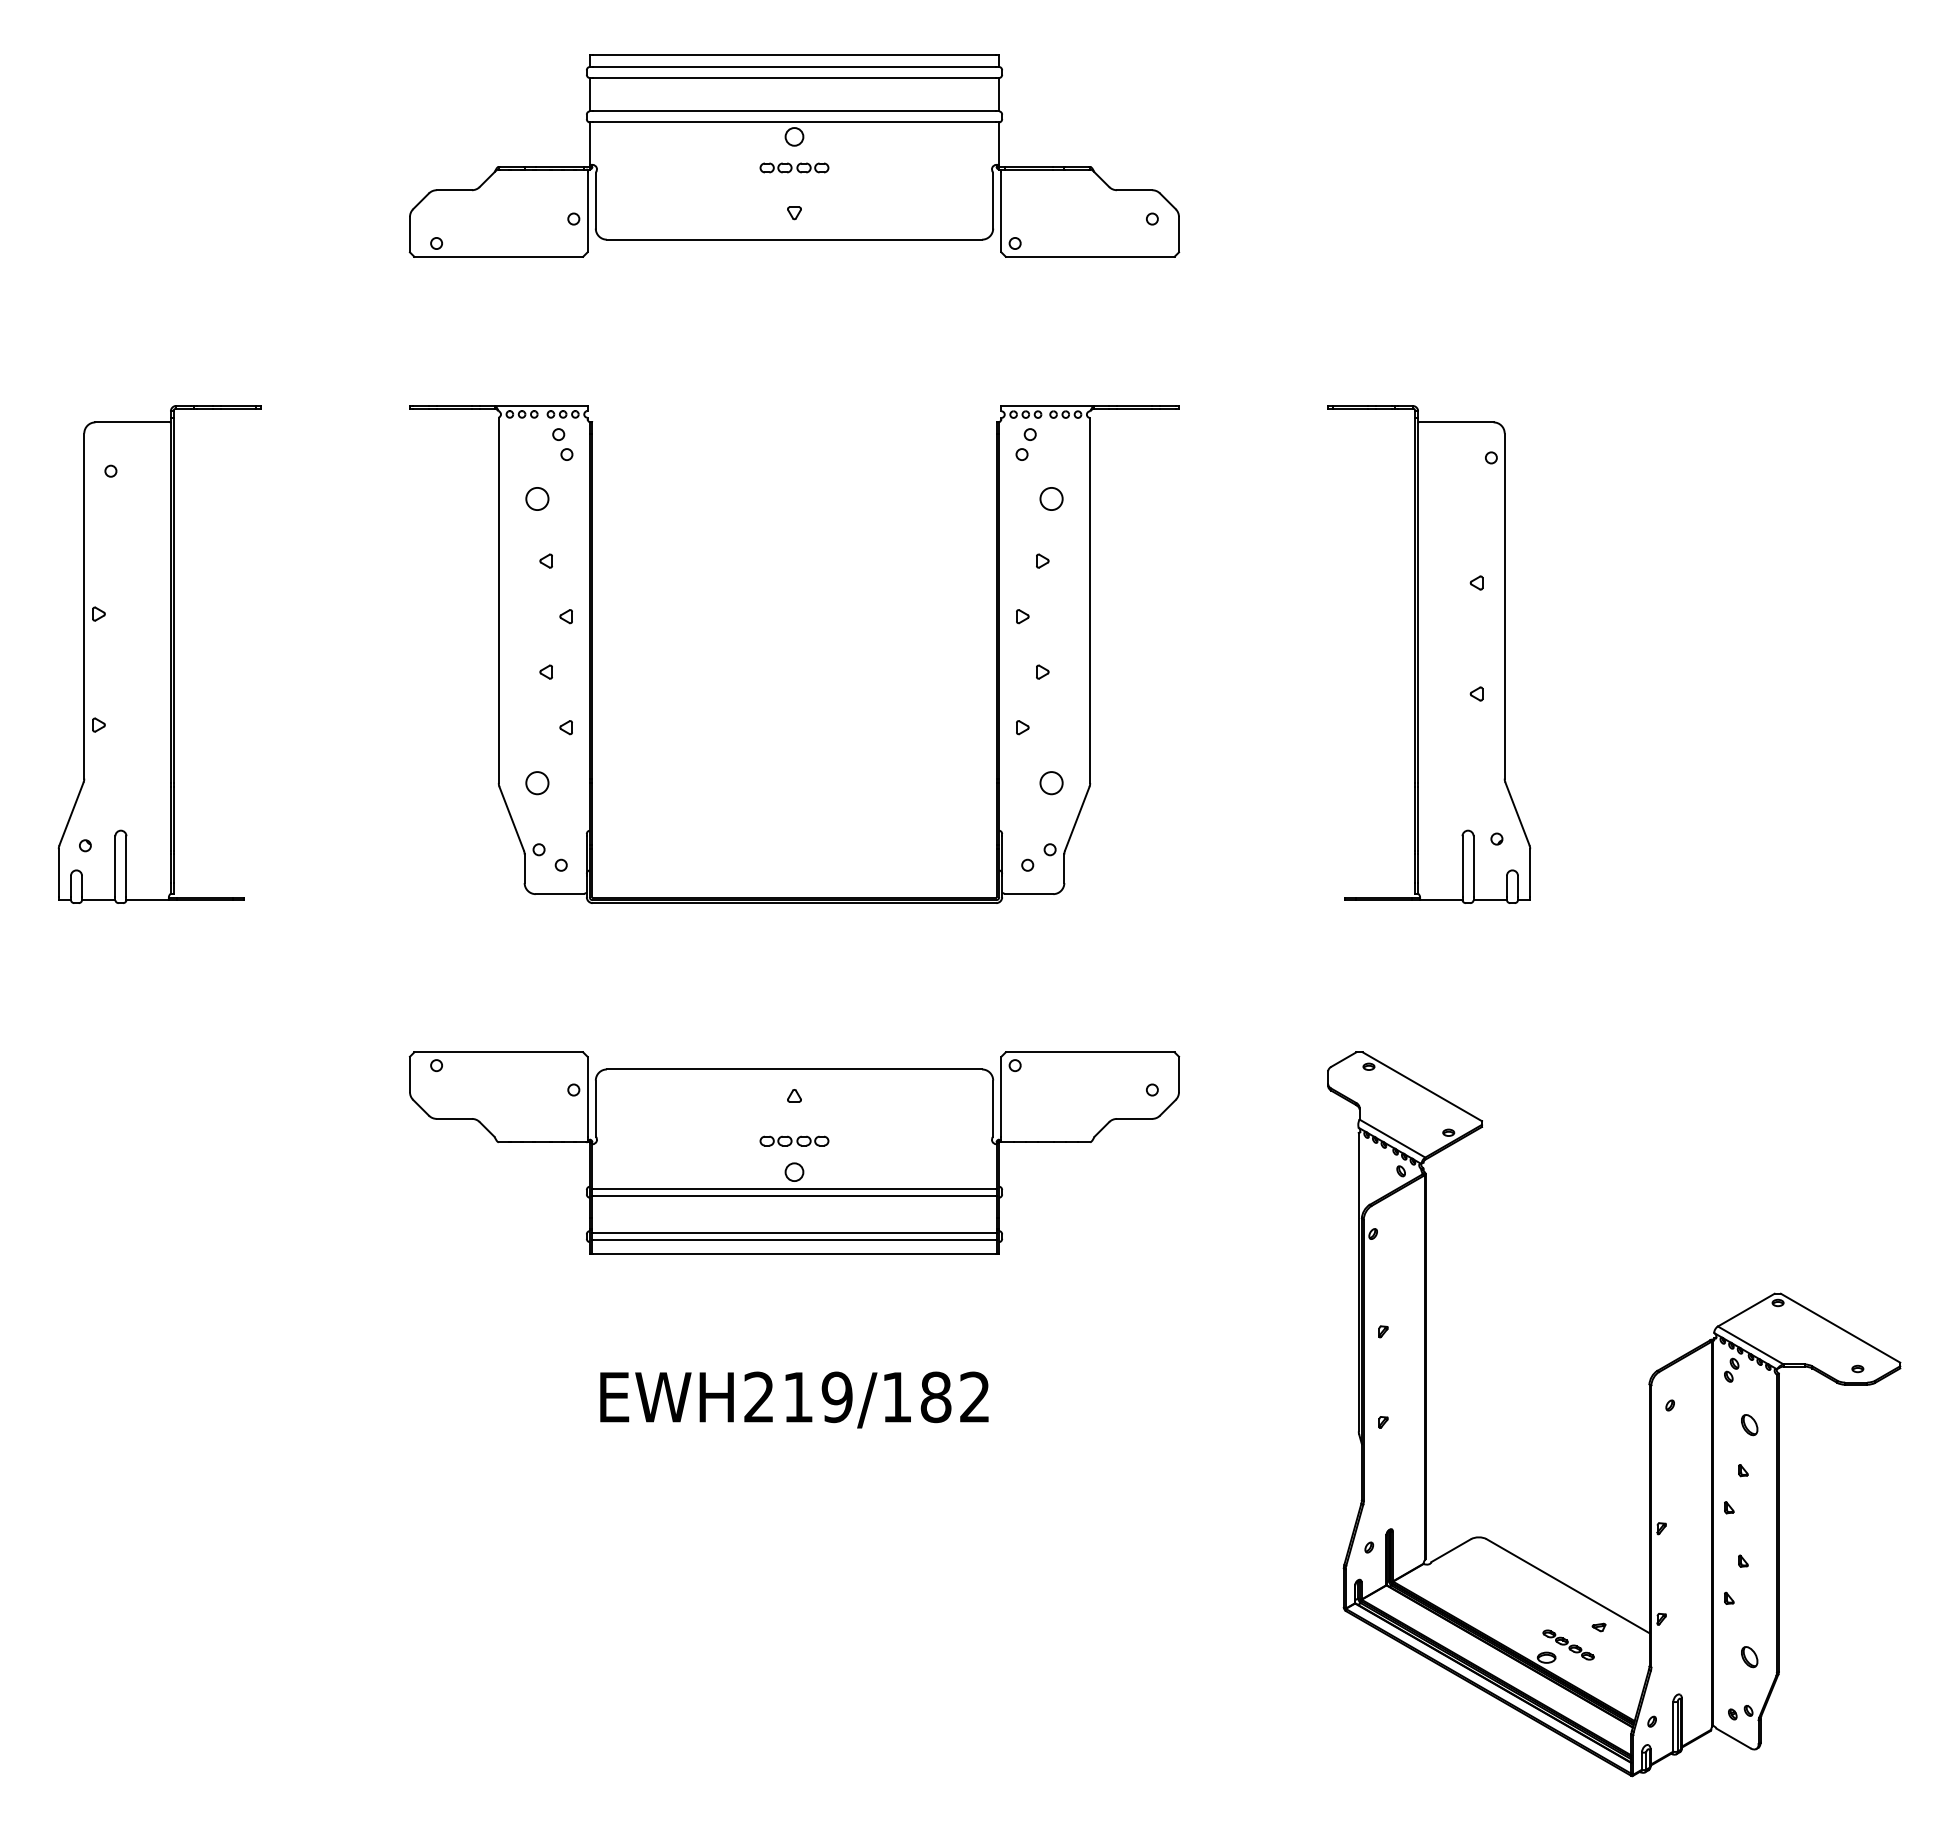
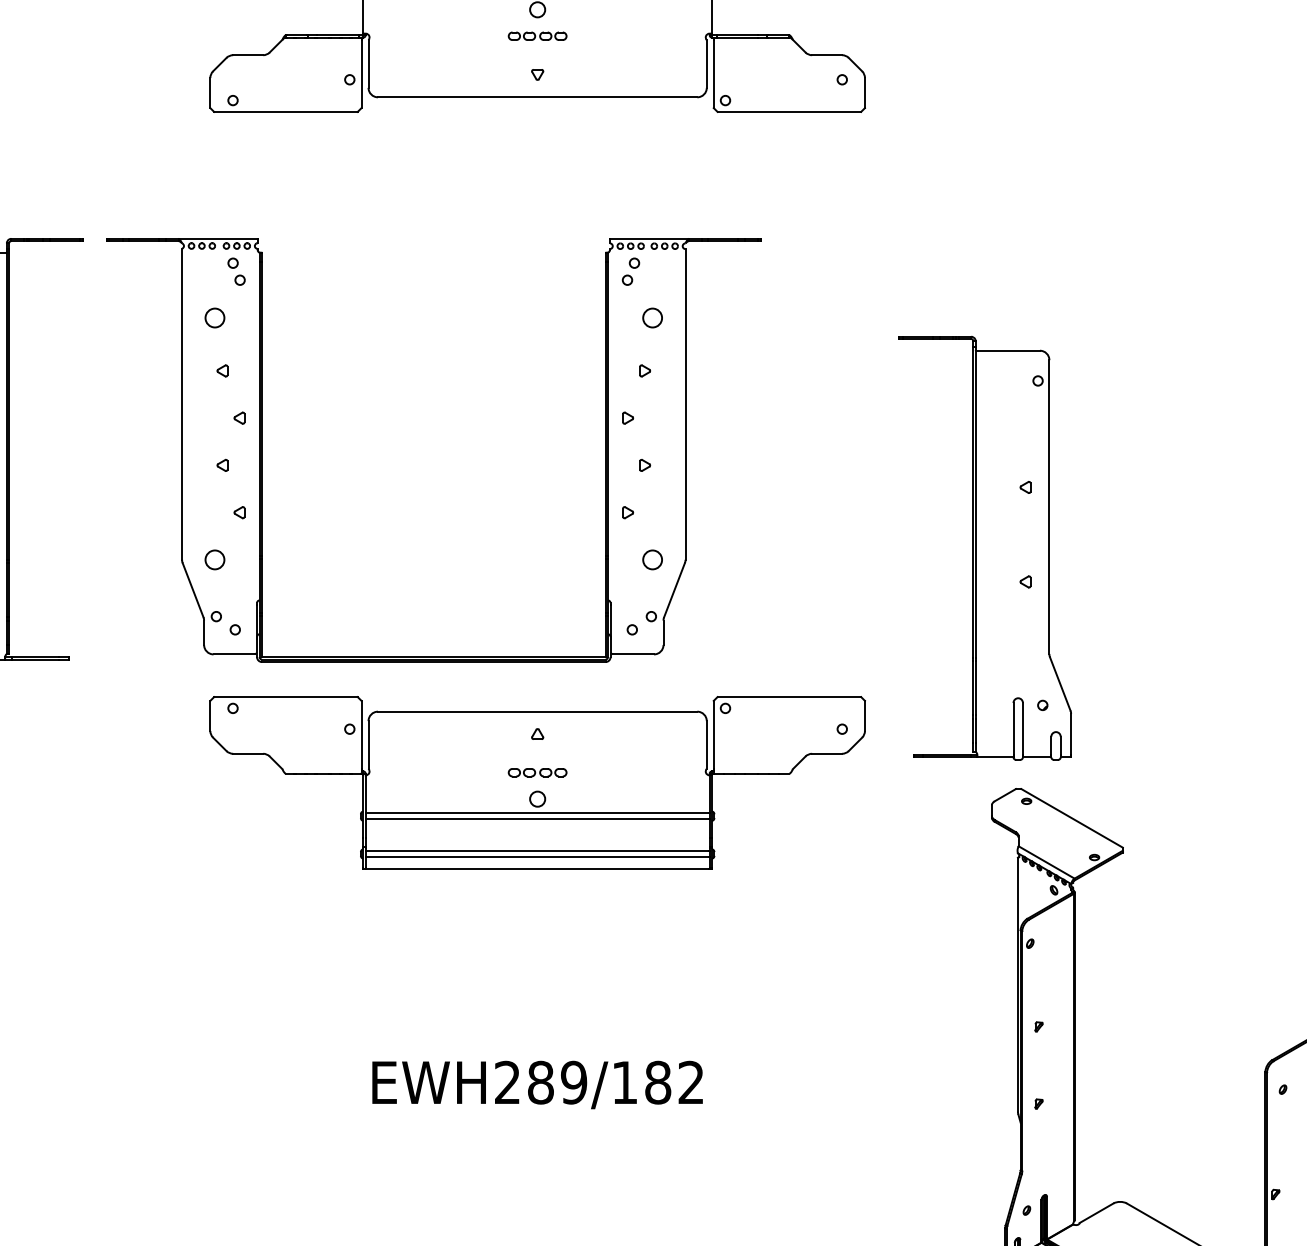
part: (592, 654) -> (261, 450), moved
part: (1429, 654) -> (985, 548), moved
part: (794, 1152) -> (537, 782), moved
text: (798, 1397) -> (541, 1082), EWH219/182 -> EWH289/182

